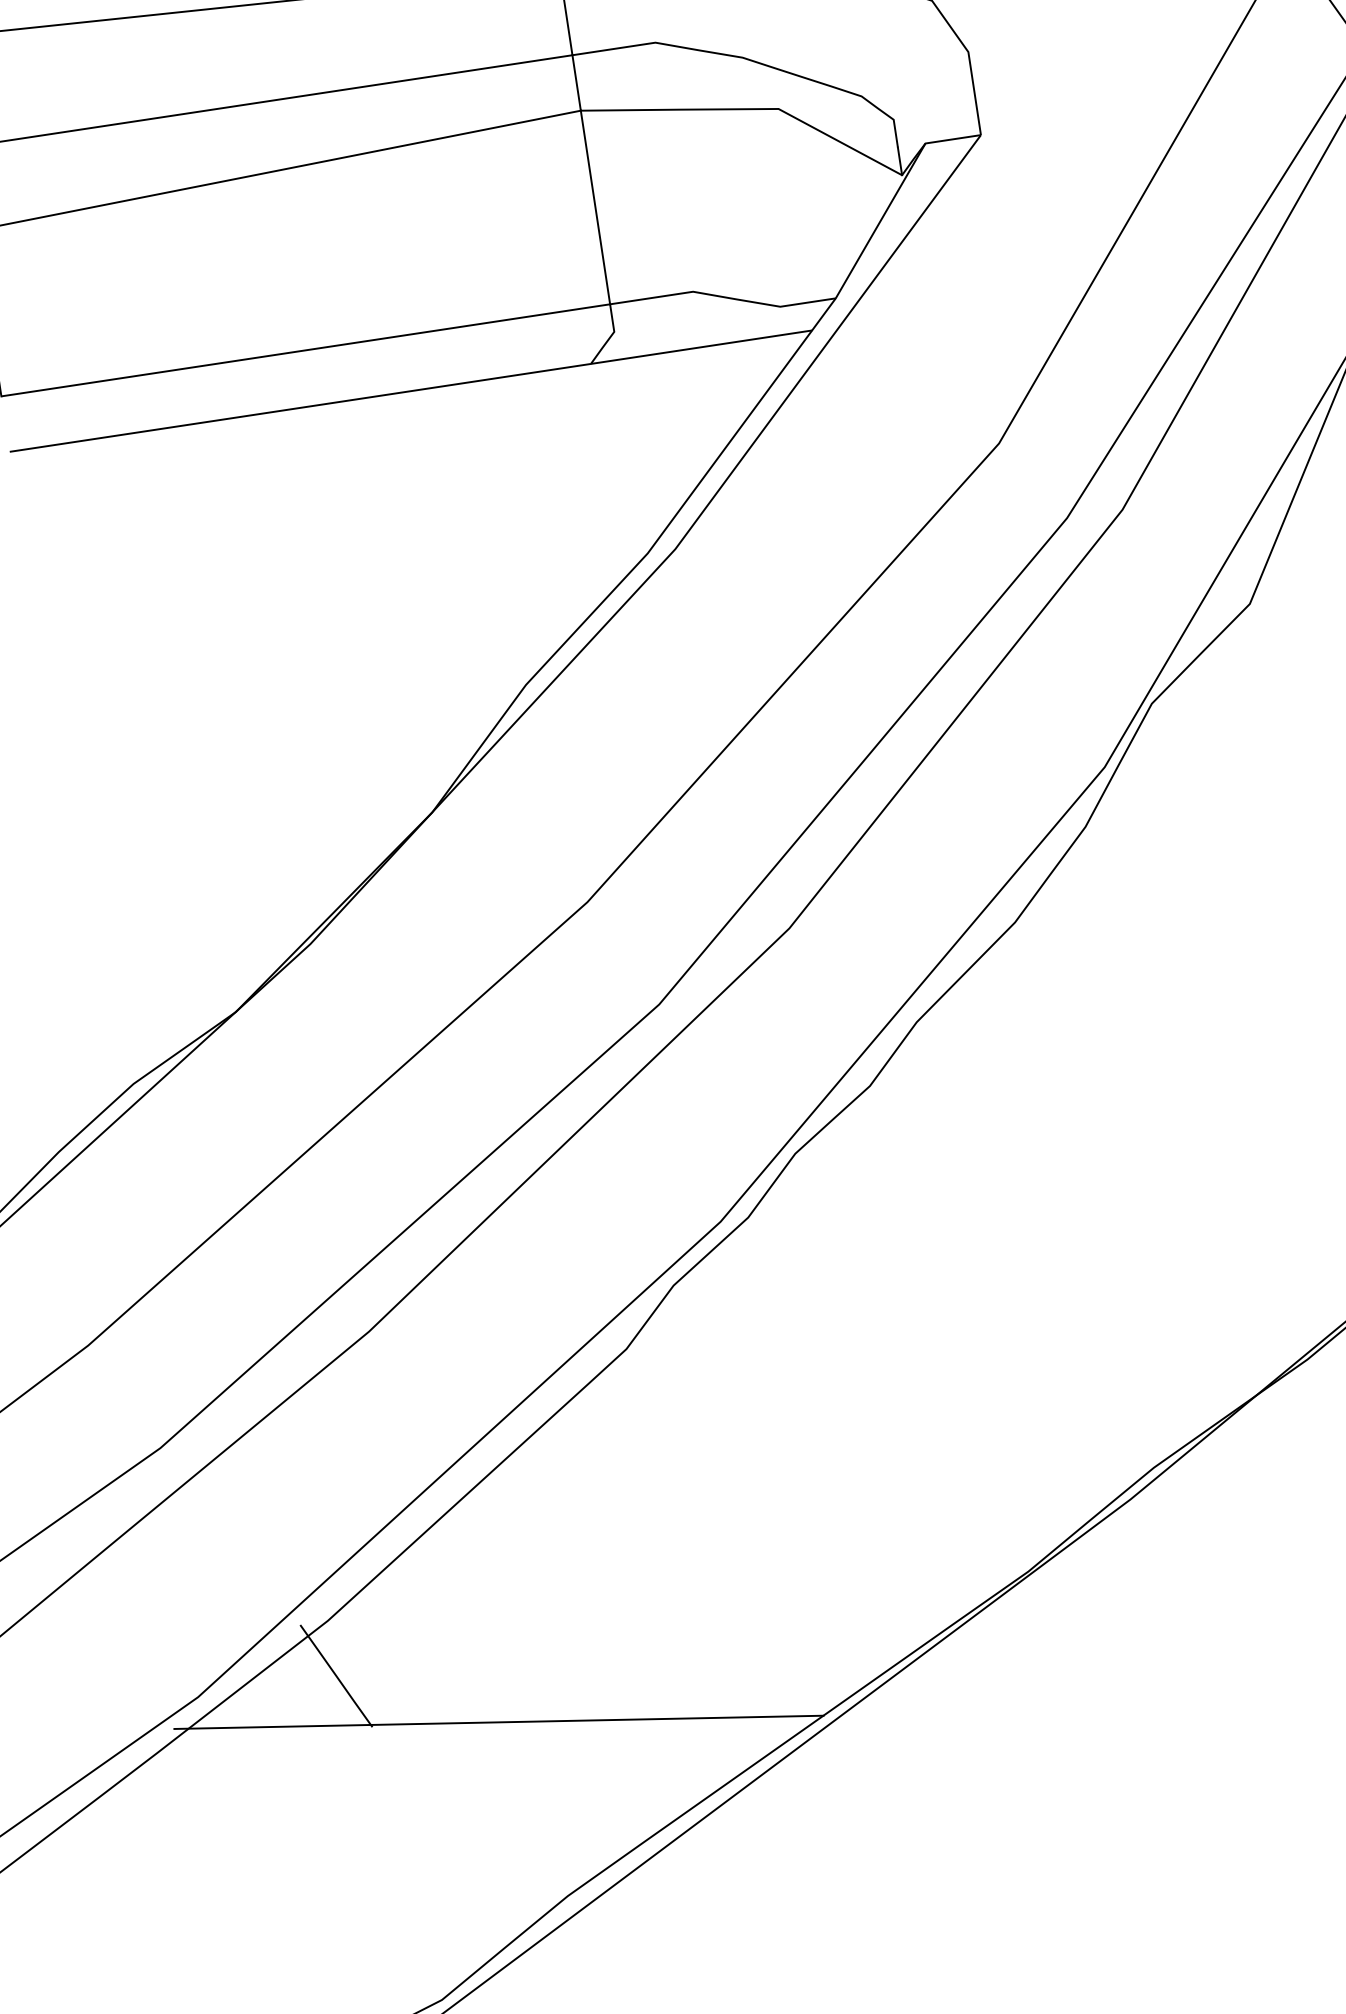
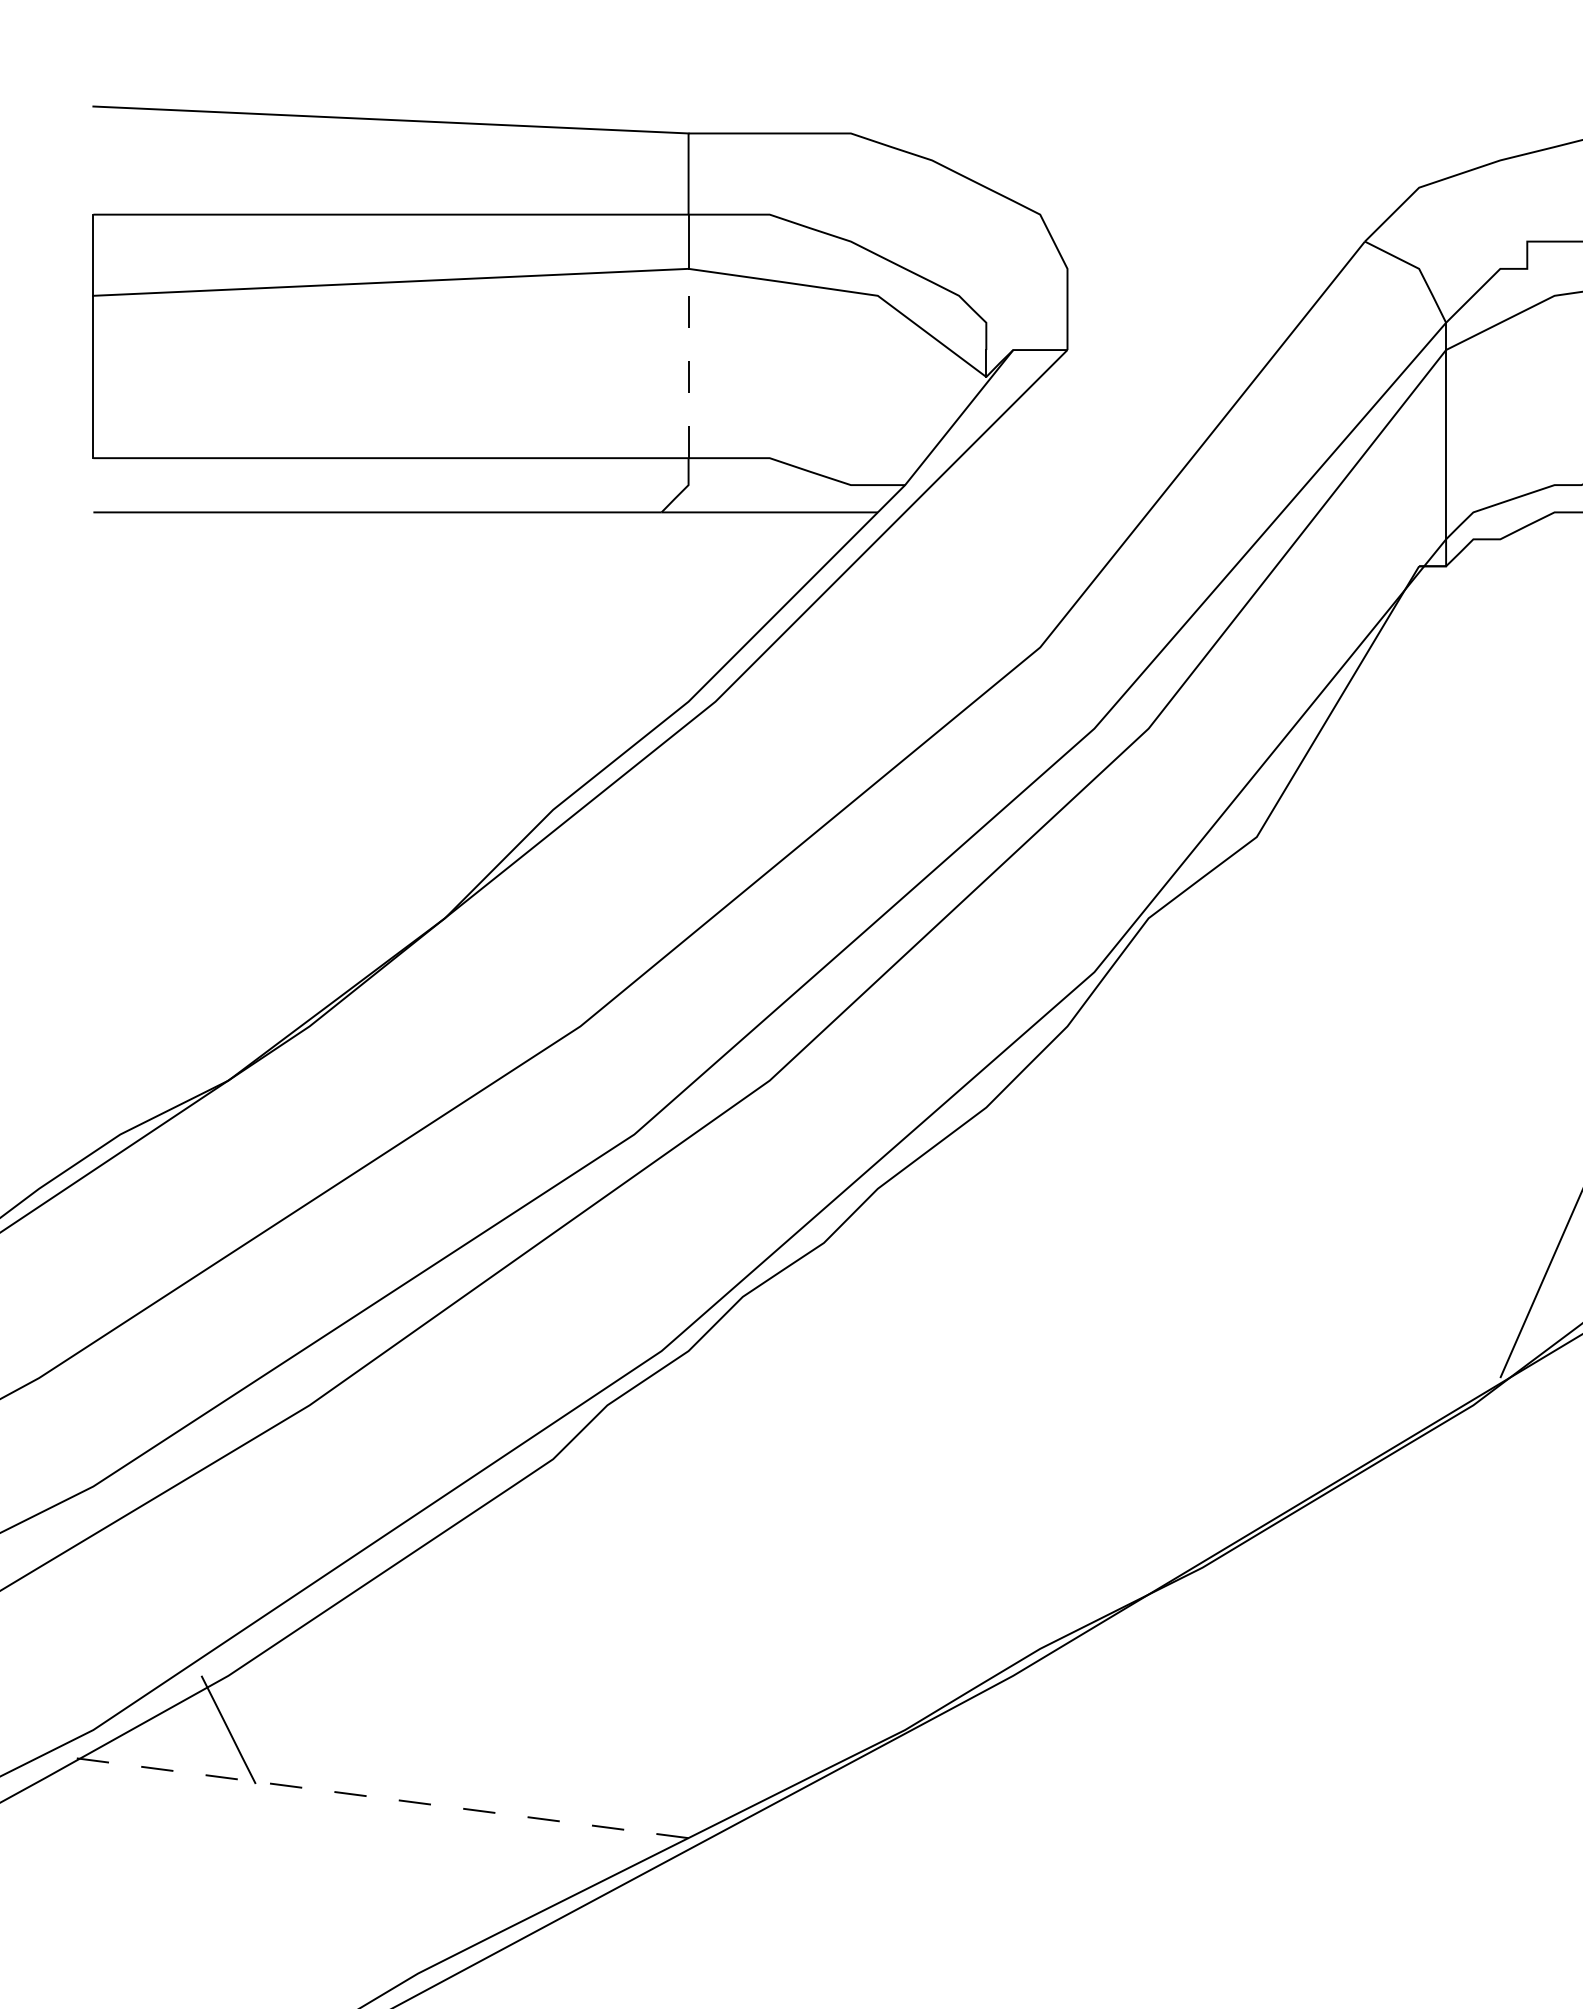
line: (595, 207) -> (688, 363), solid -> dashed
line: (499, 1722) -> (377, 1797), solid -> dashed

